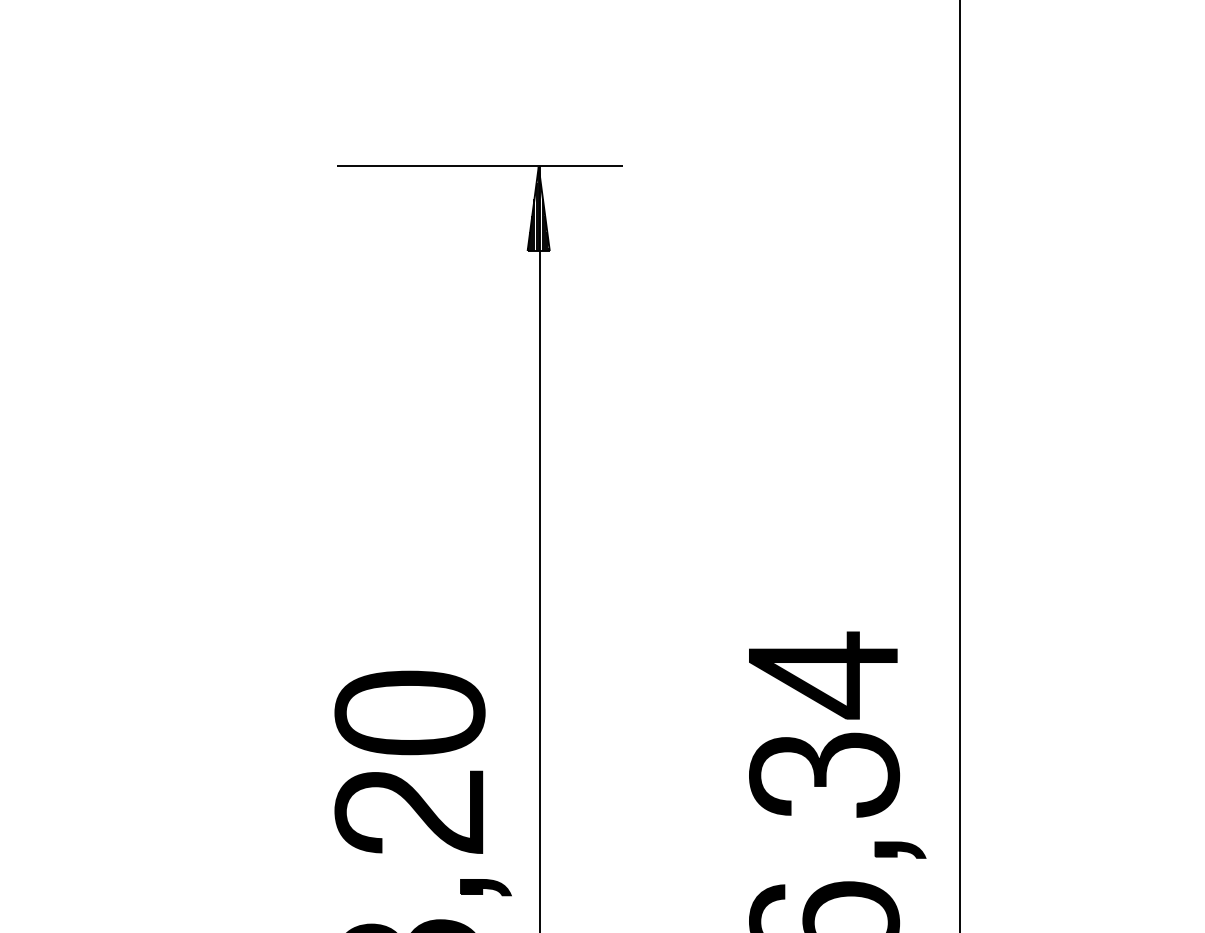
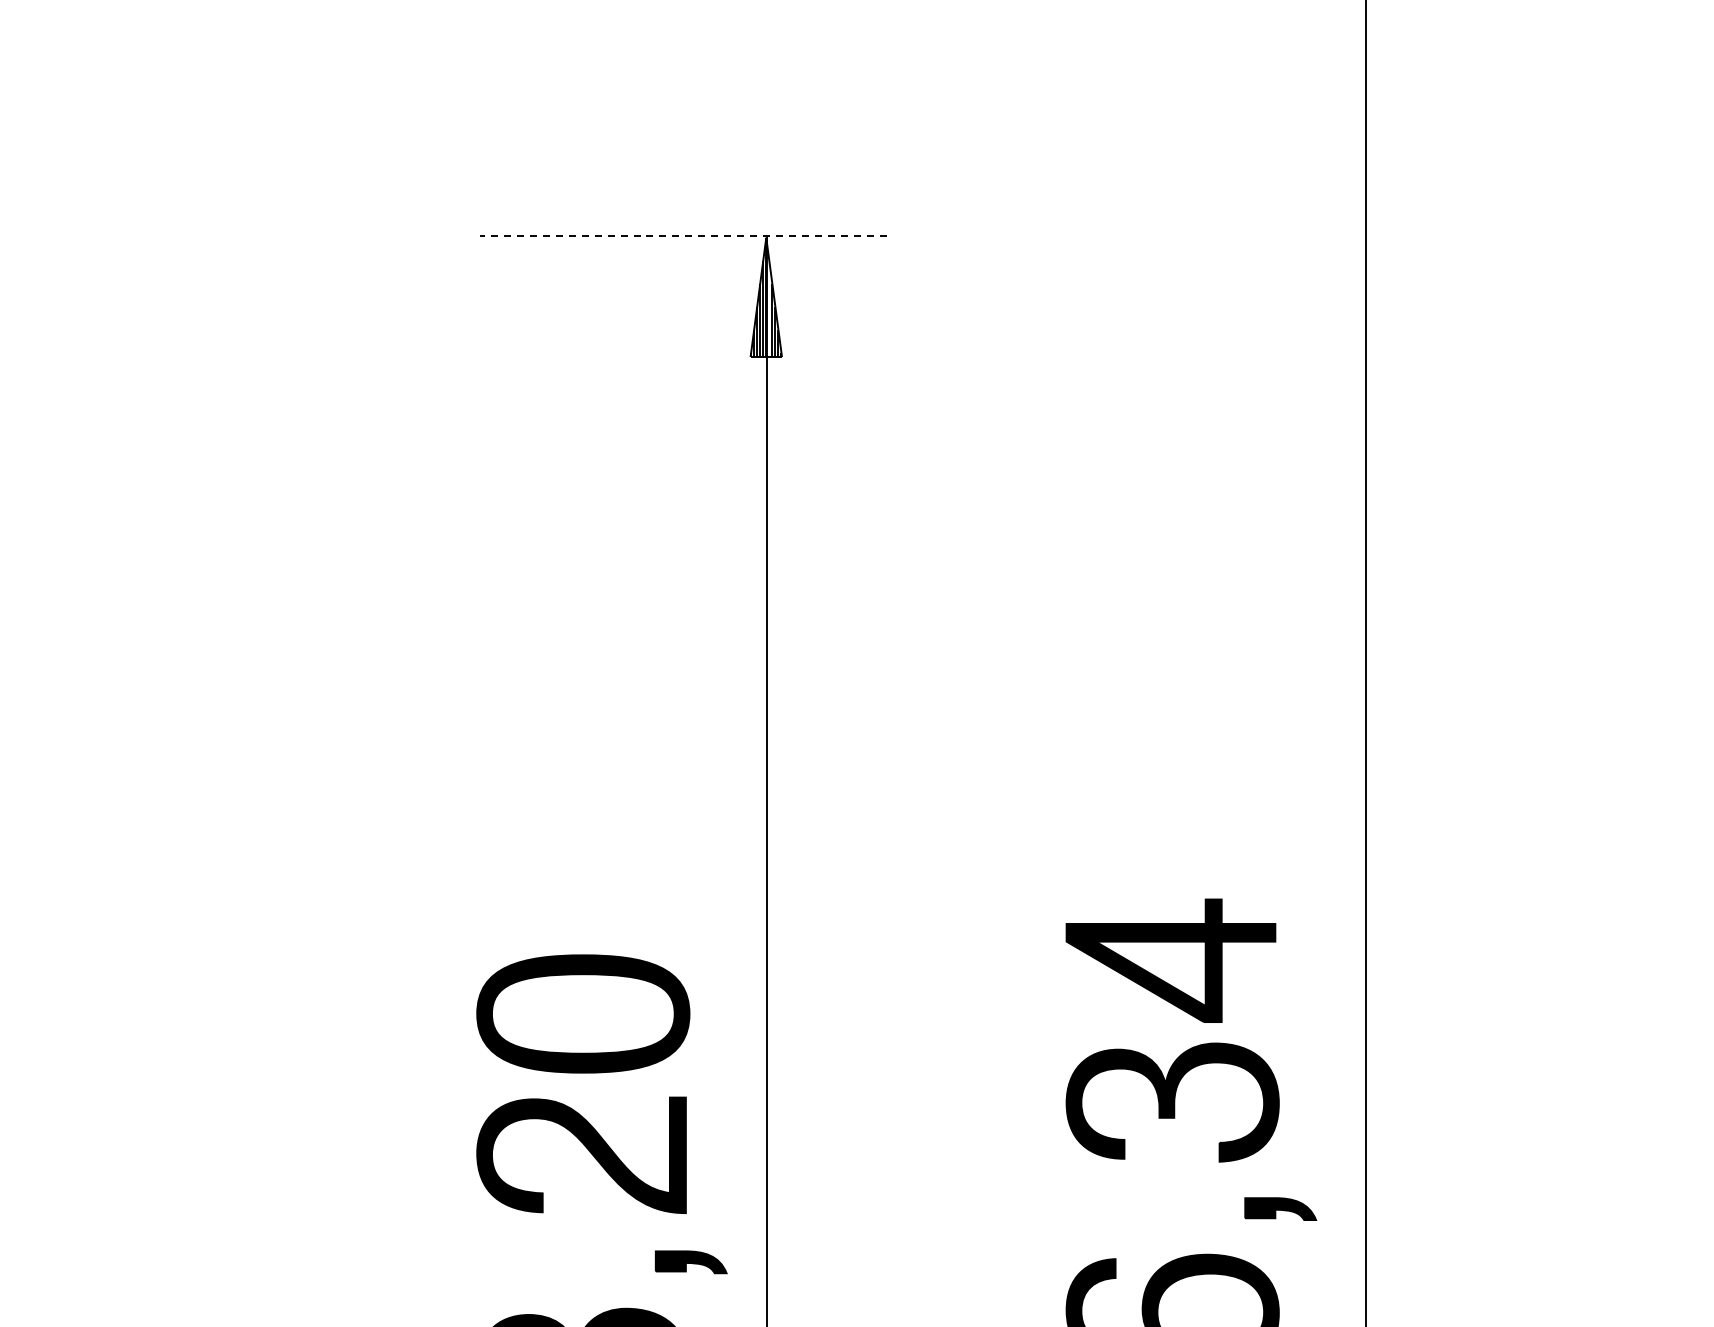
line: (479, 166) -> (682, 236), solid -> dashed

